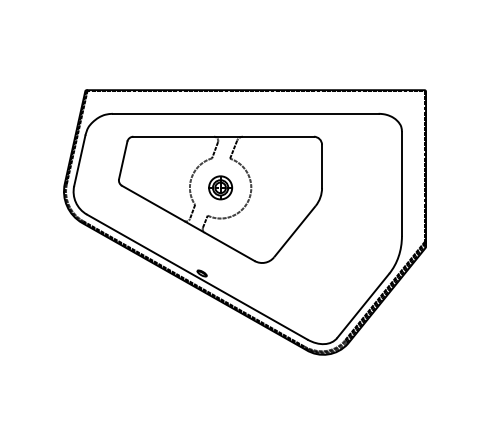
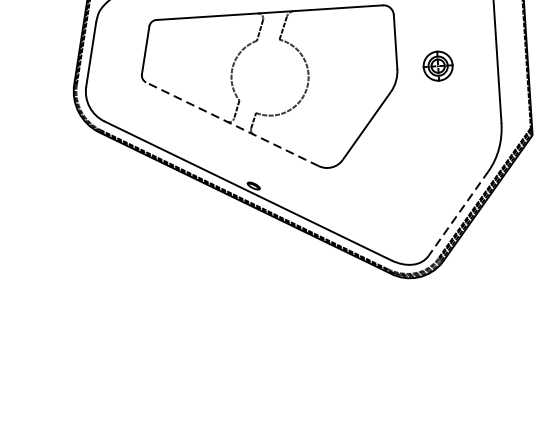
part: (220, 187) -> (437, 65), moved
line: (187, 223) -> (231, 124), solid -> dashed
line: (362, 306) -> (457, 214), solid -> dashed

